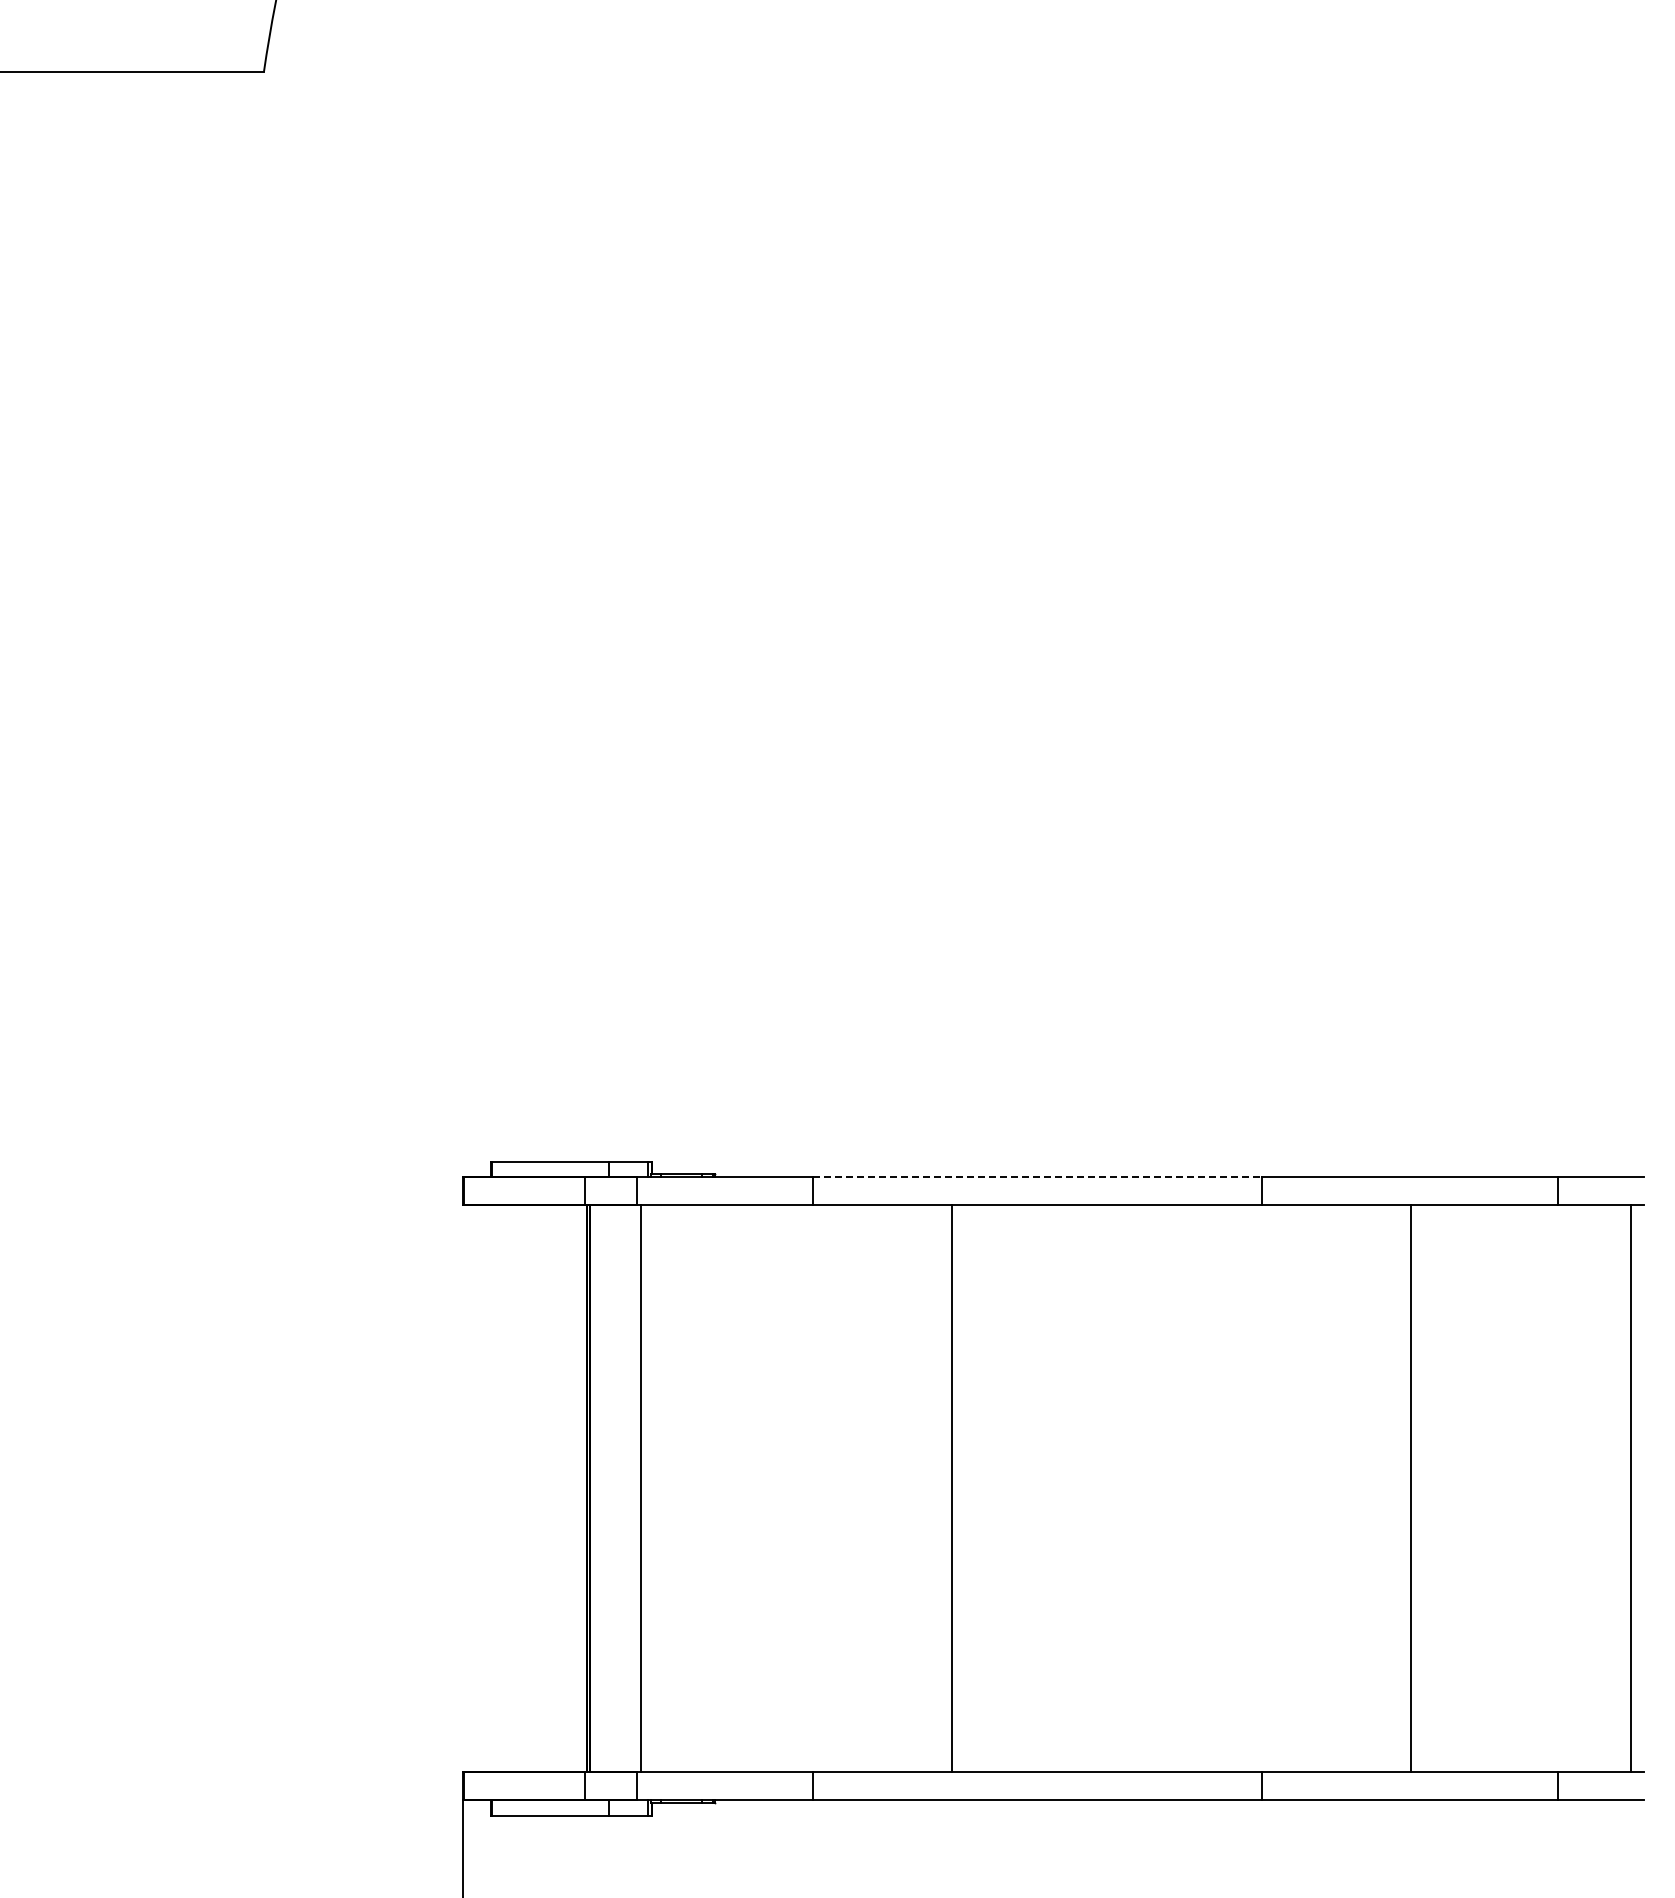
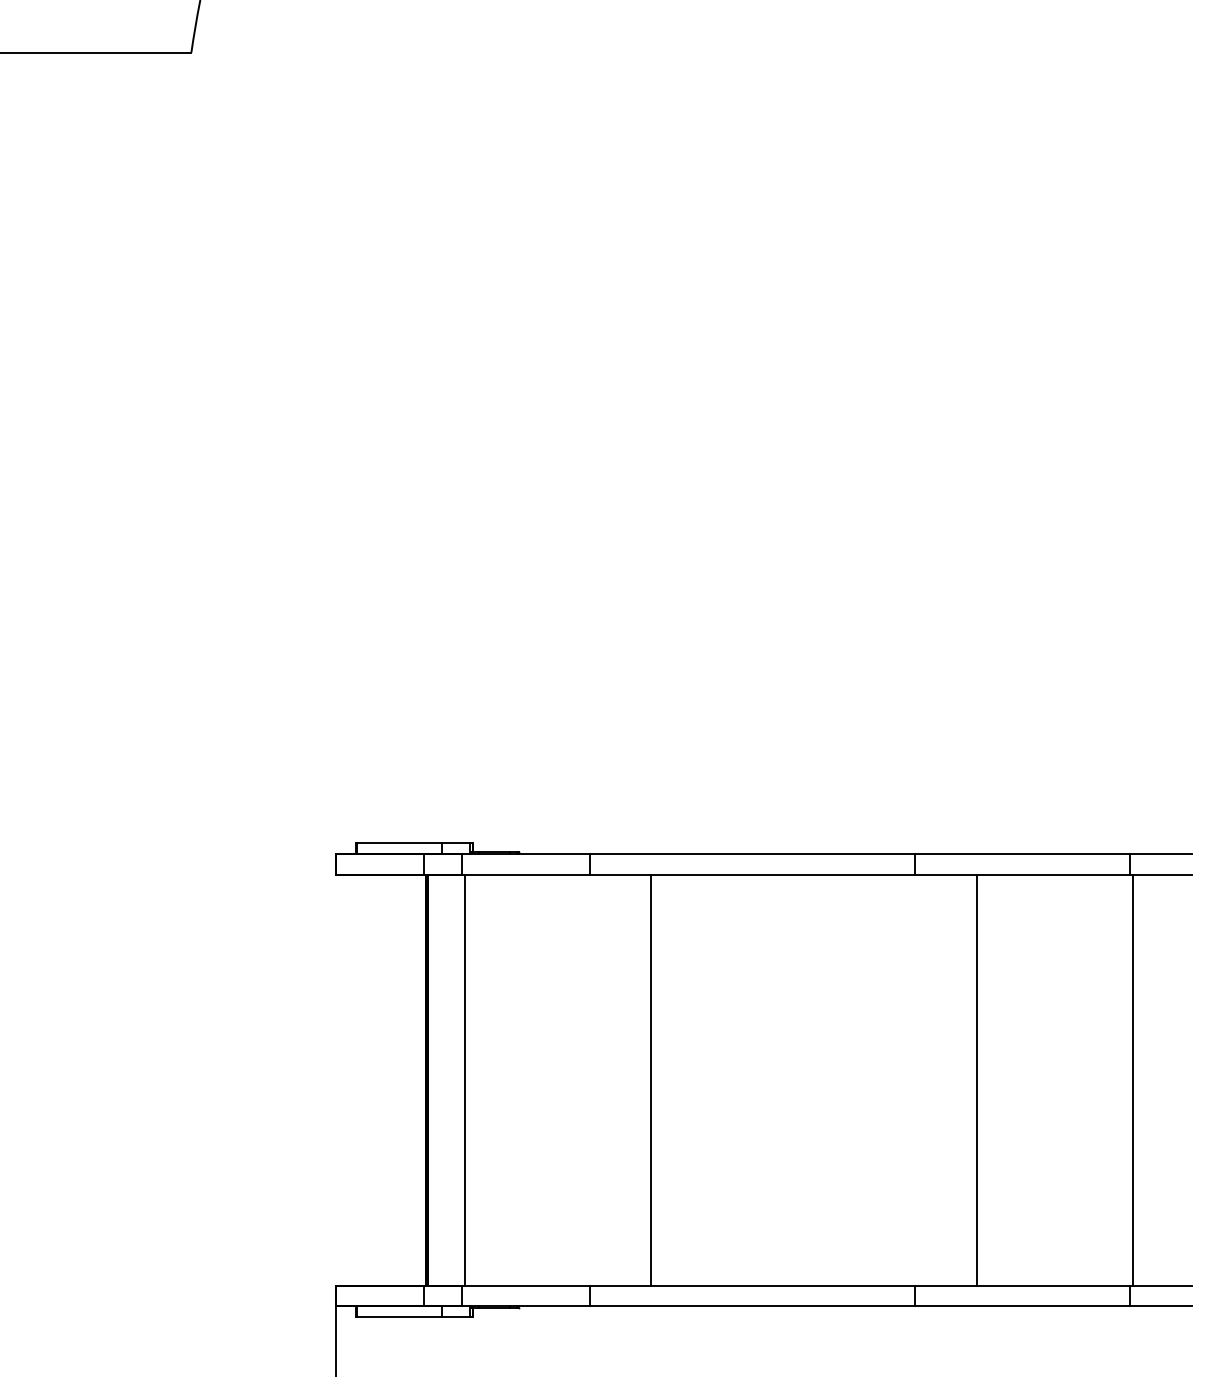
line: (1037, 1177) -> (752, 854), dashed -> solid
line: (951, 1488) -> (651, 1079), moved
line: (1410, 1488) -> (976, 1079), moved
line: (1631, 1488) -> (1133, 1079), moved

